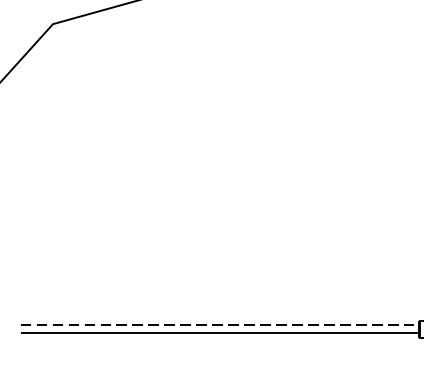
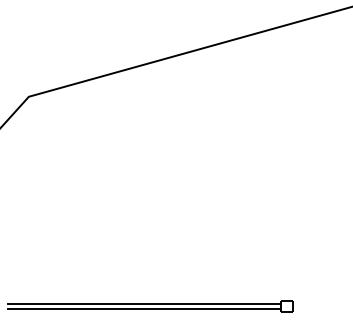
line: (221, 324) -> (144, 303), dashed -> solid

